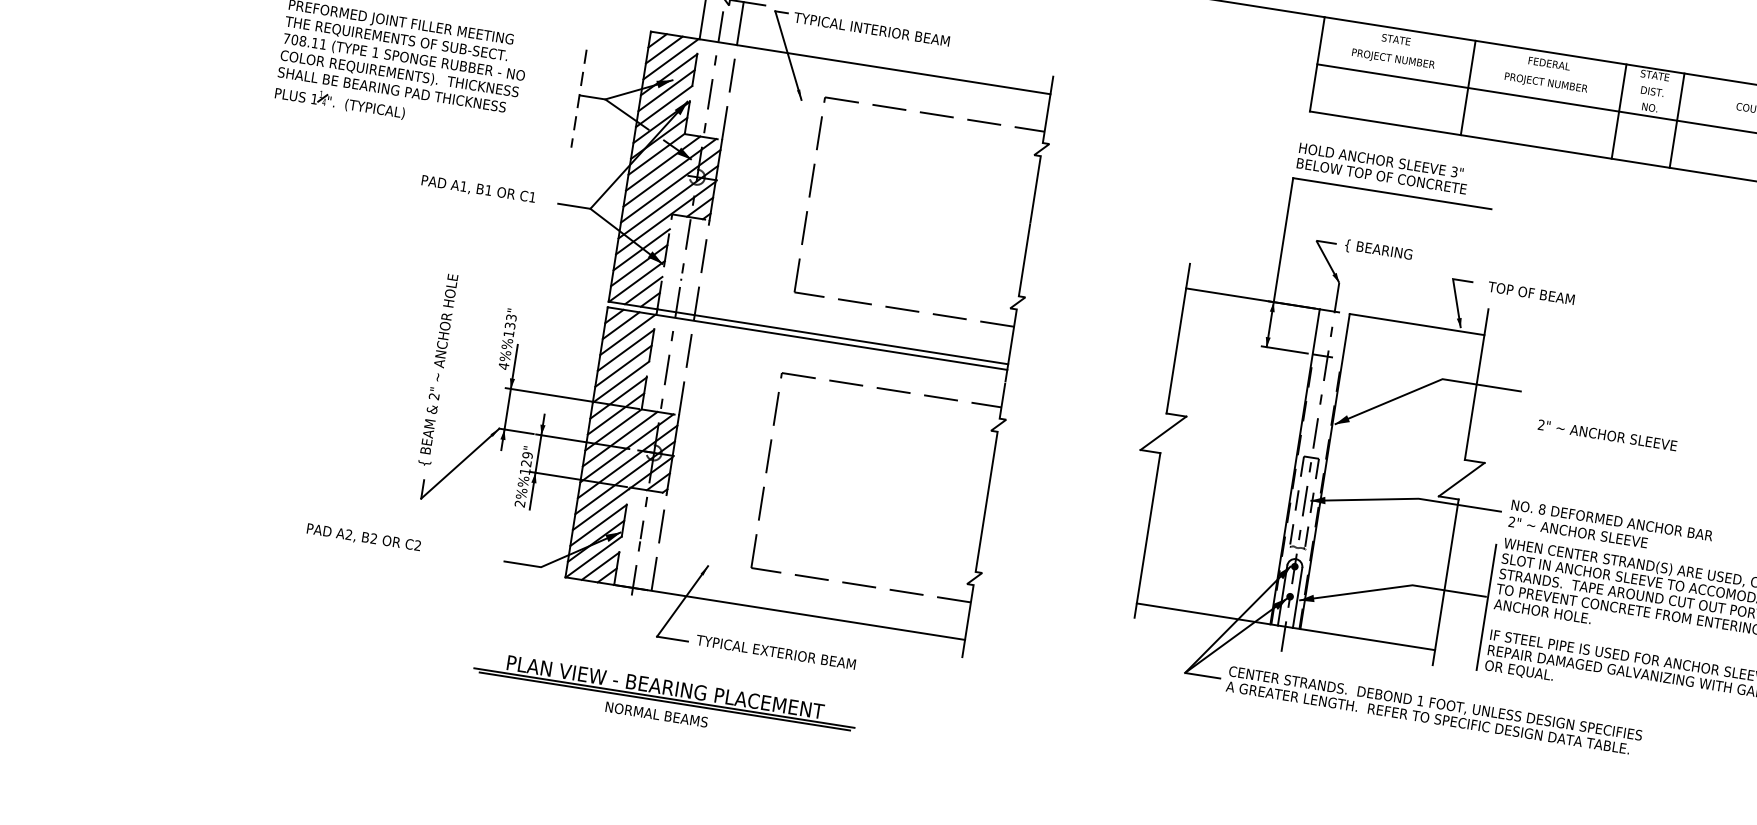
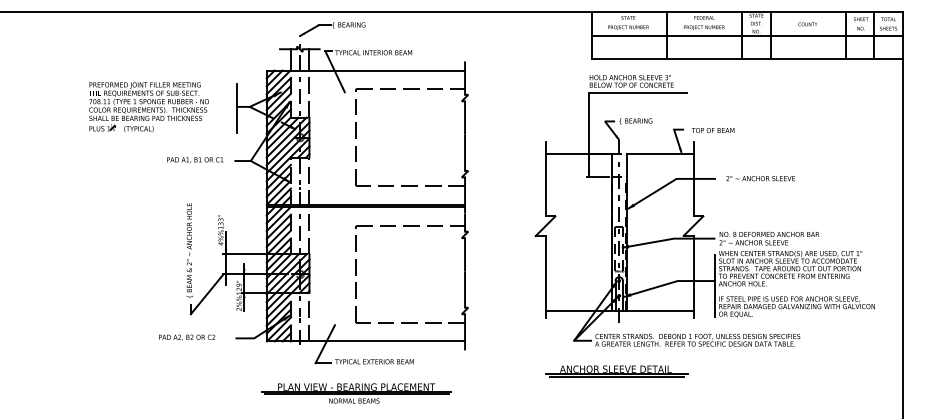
line: (577, 100) -> (236, 109), dashed -> solid
text: (1607, 435) -> (760, 178), moved
text: (364, 537) -> (187, 337), moved
part: (663, 700) -> (356, 393), moved
part: (1260, 748) -> (616, 371), added

